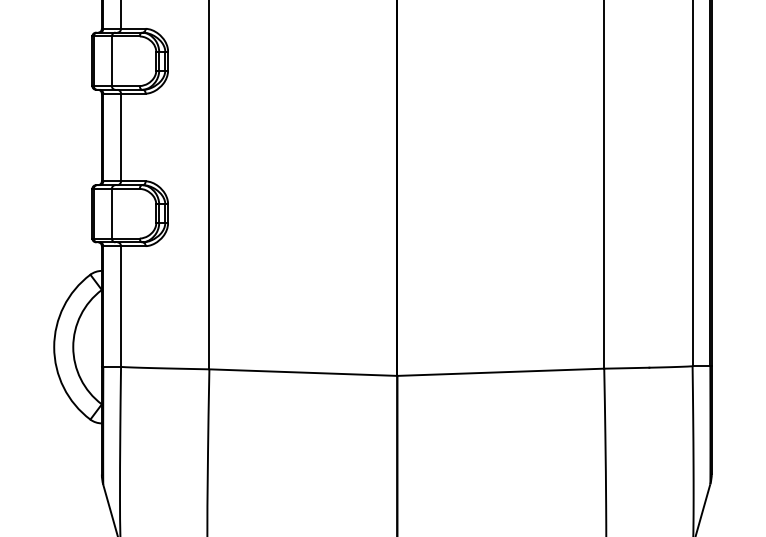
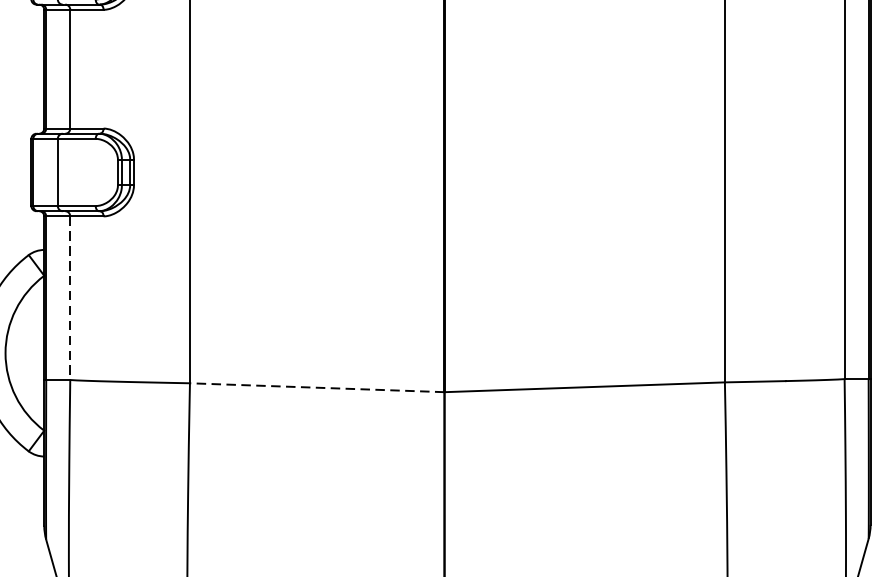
line: (121, 307) -> (70, 299), solid -> dashed
line: (303, 372) -> (317, 387), solid -> dashed

